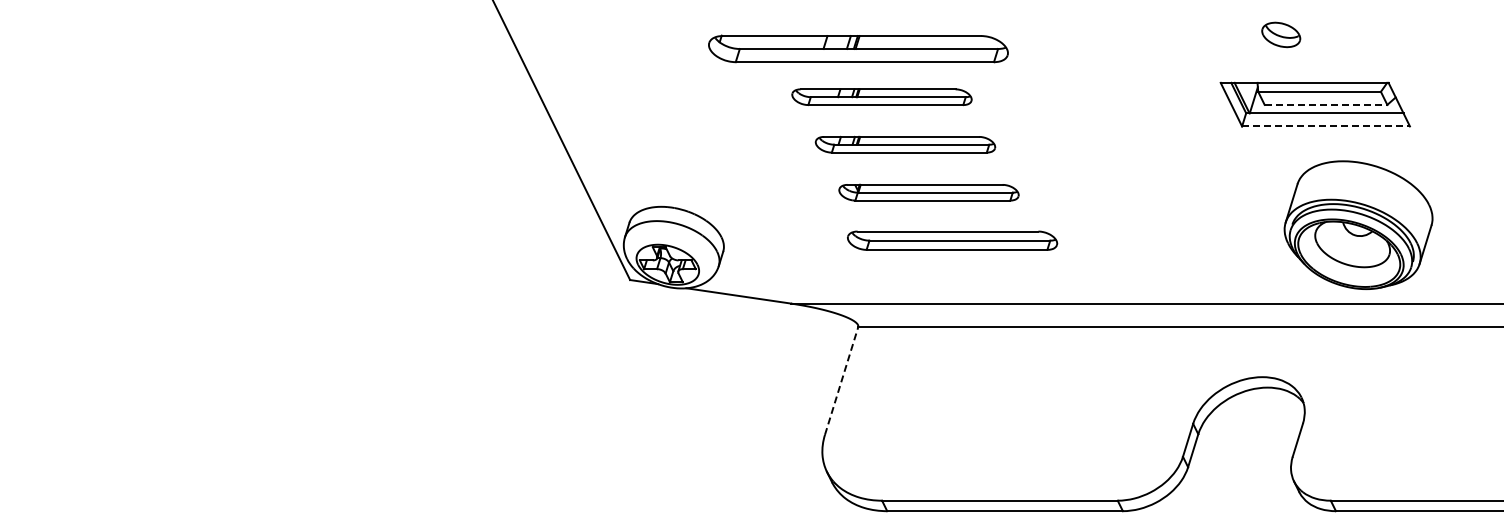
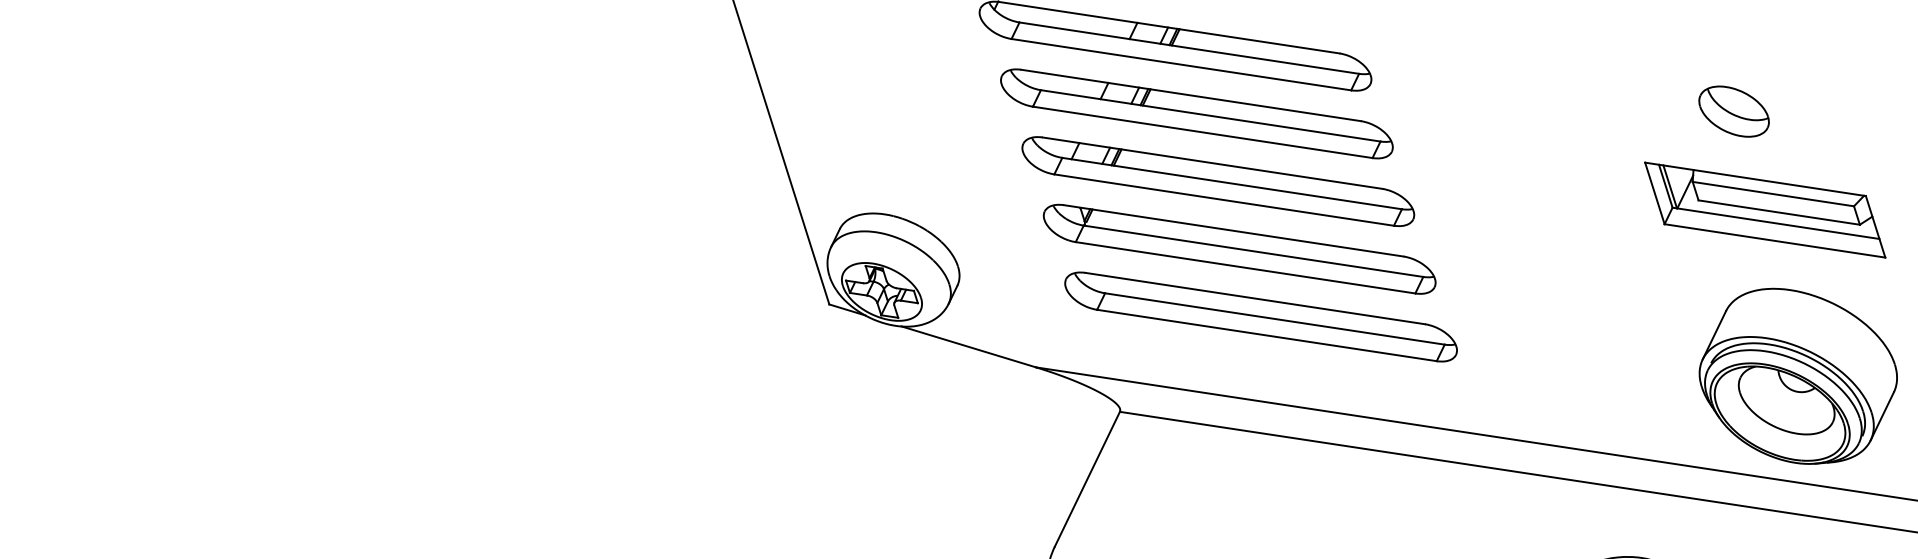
part: (1281, 34) -> (1734, 111), size x1.43
part: (881, 97) -> (1196, 114), size x1.67
line: (1326, 104) -> (1779, 212), dashed -> solid
line: (1326, 126) -> (1775, 241), dashed -> solid
part: (905, 144) -> (1218, 181), size x1.67
part: (928, 192) -> (1239, 248), size x1.67
part: (952, 240) -> (1261, 316), size x1.43
line: (841, 380) -> (1087, 478), dashed -> solid

